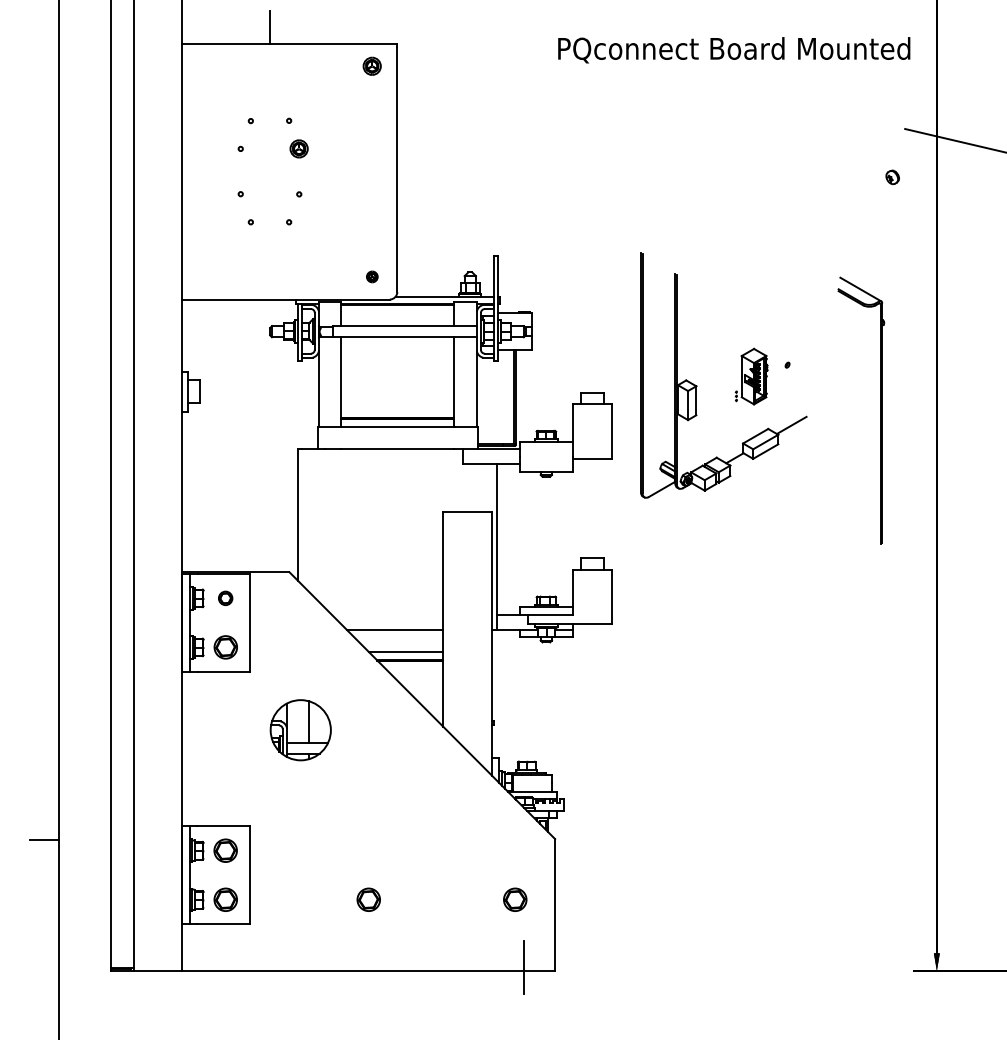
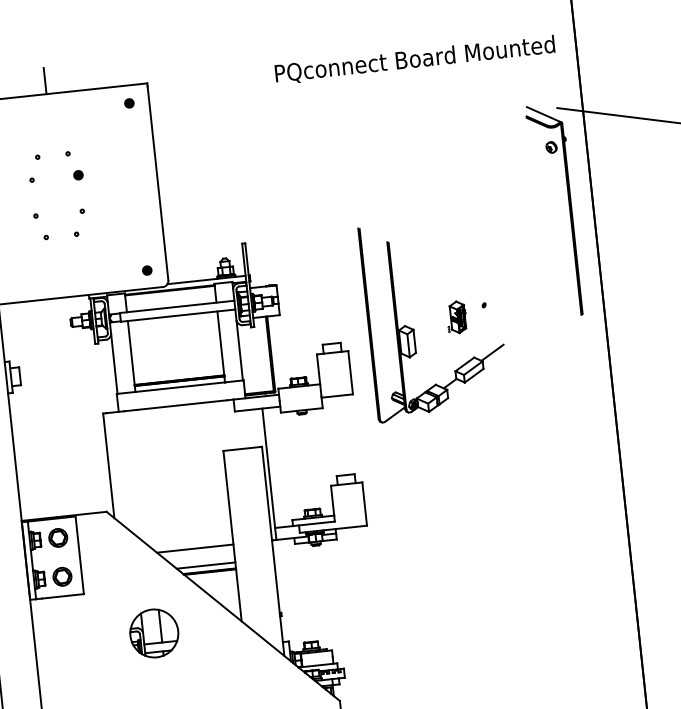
part: (372, 65) -> (129, 102), size x0.62
part: (299, 148) -> (78, 174), size x0.62
part: (751, 376) -> (456, 317), size x0.71
part: (880, 410) -> (570, 209), moved
part: (225, 598) -> (58, 538), size x1.67
part: (300, 730) -> (154, 633), moved

